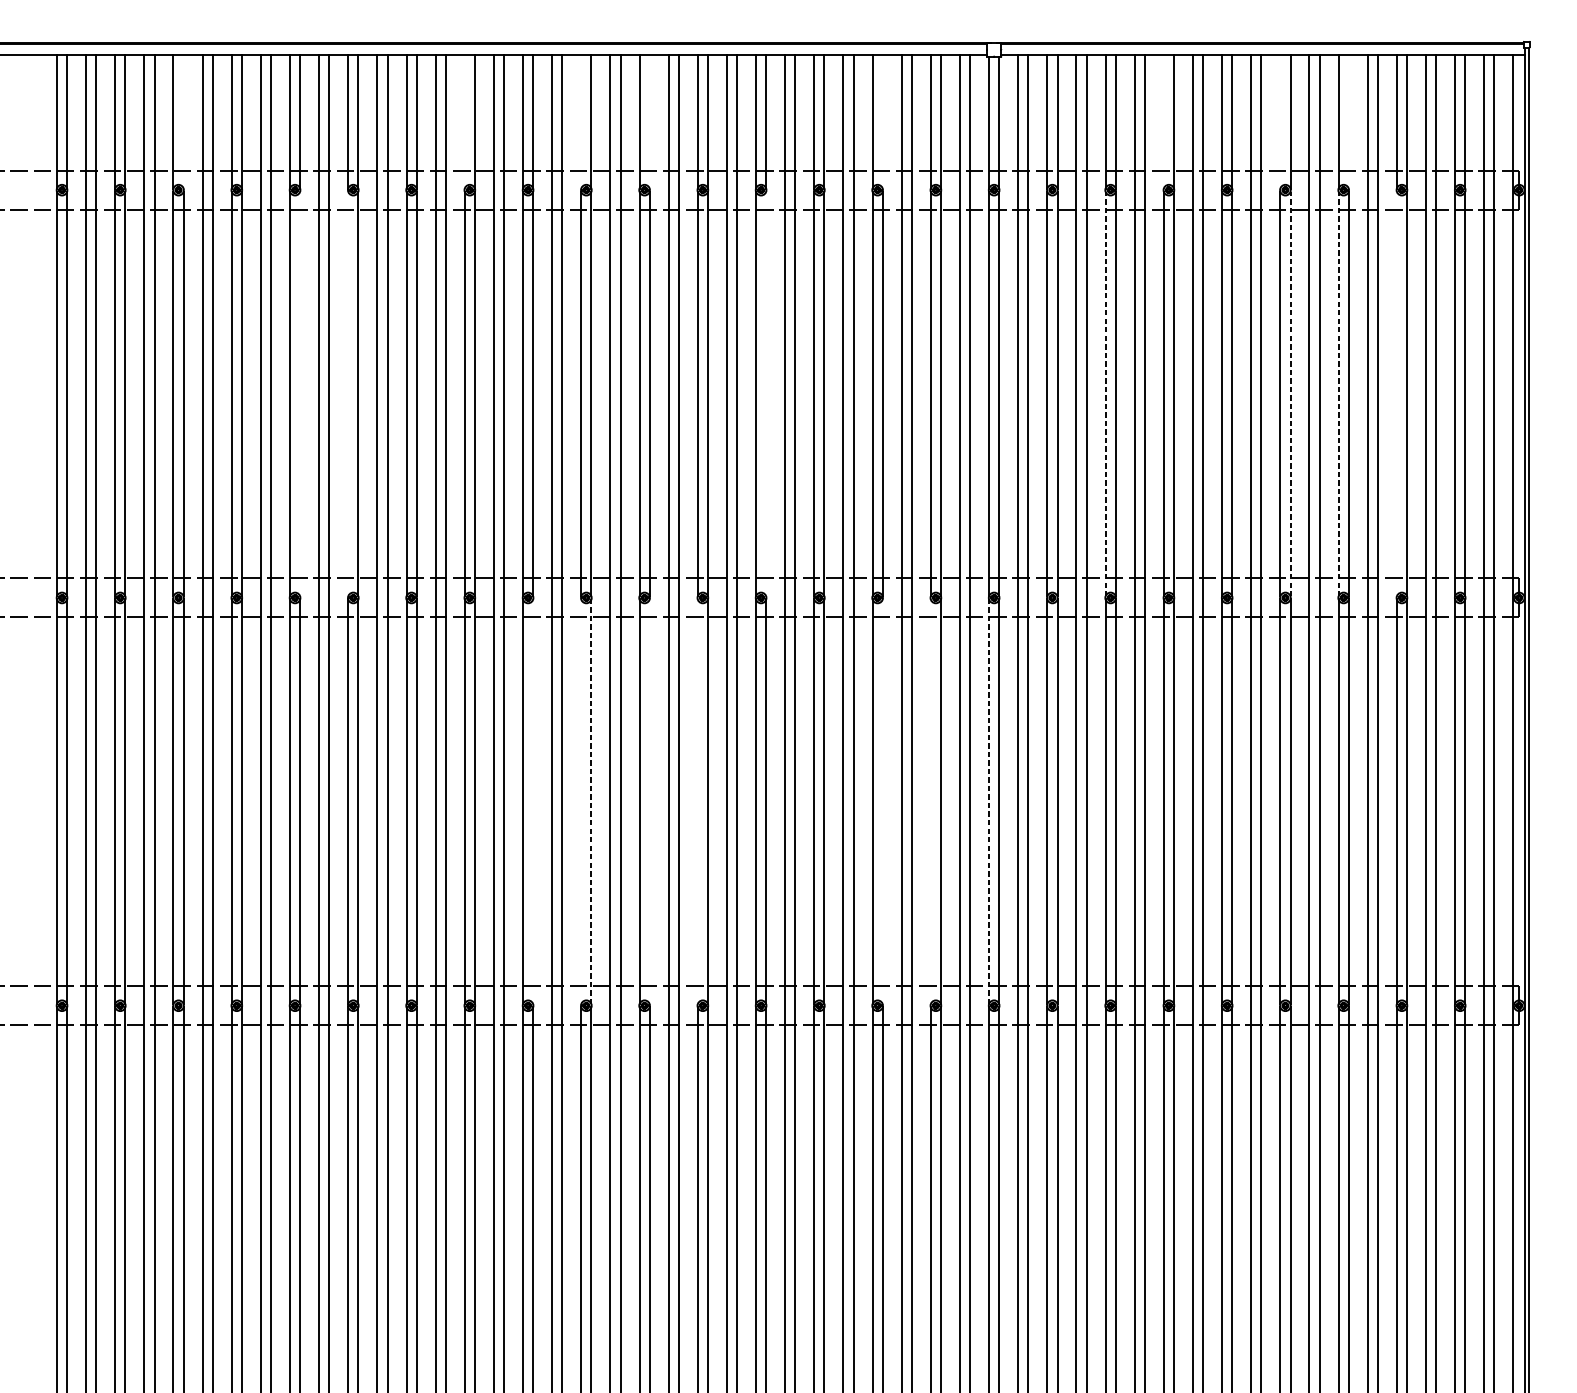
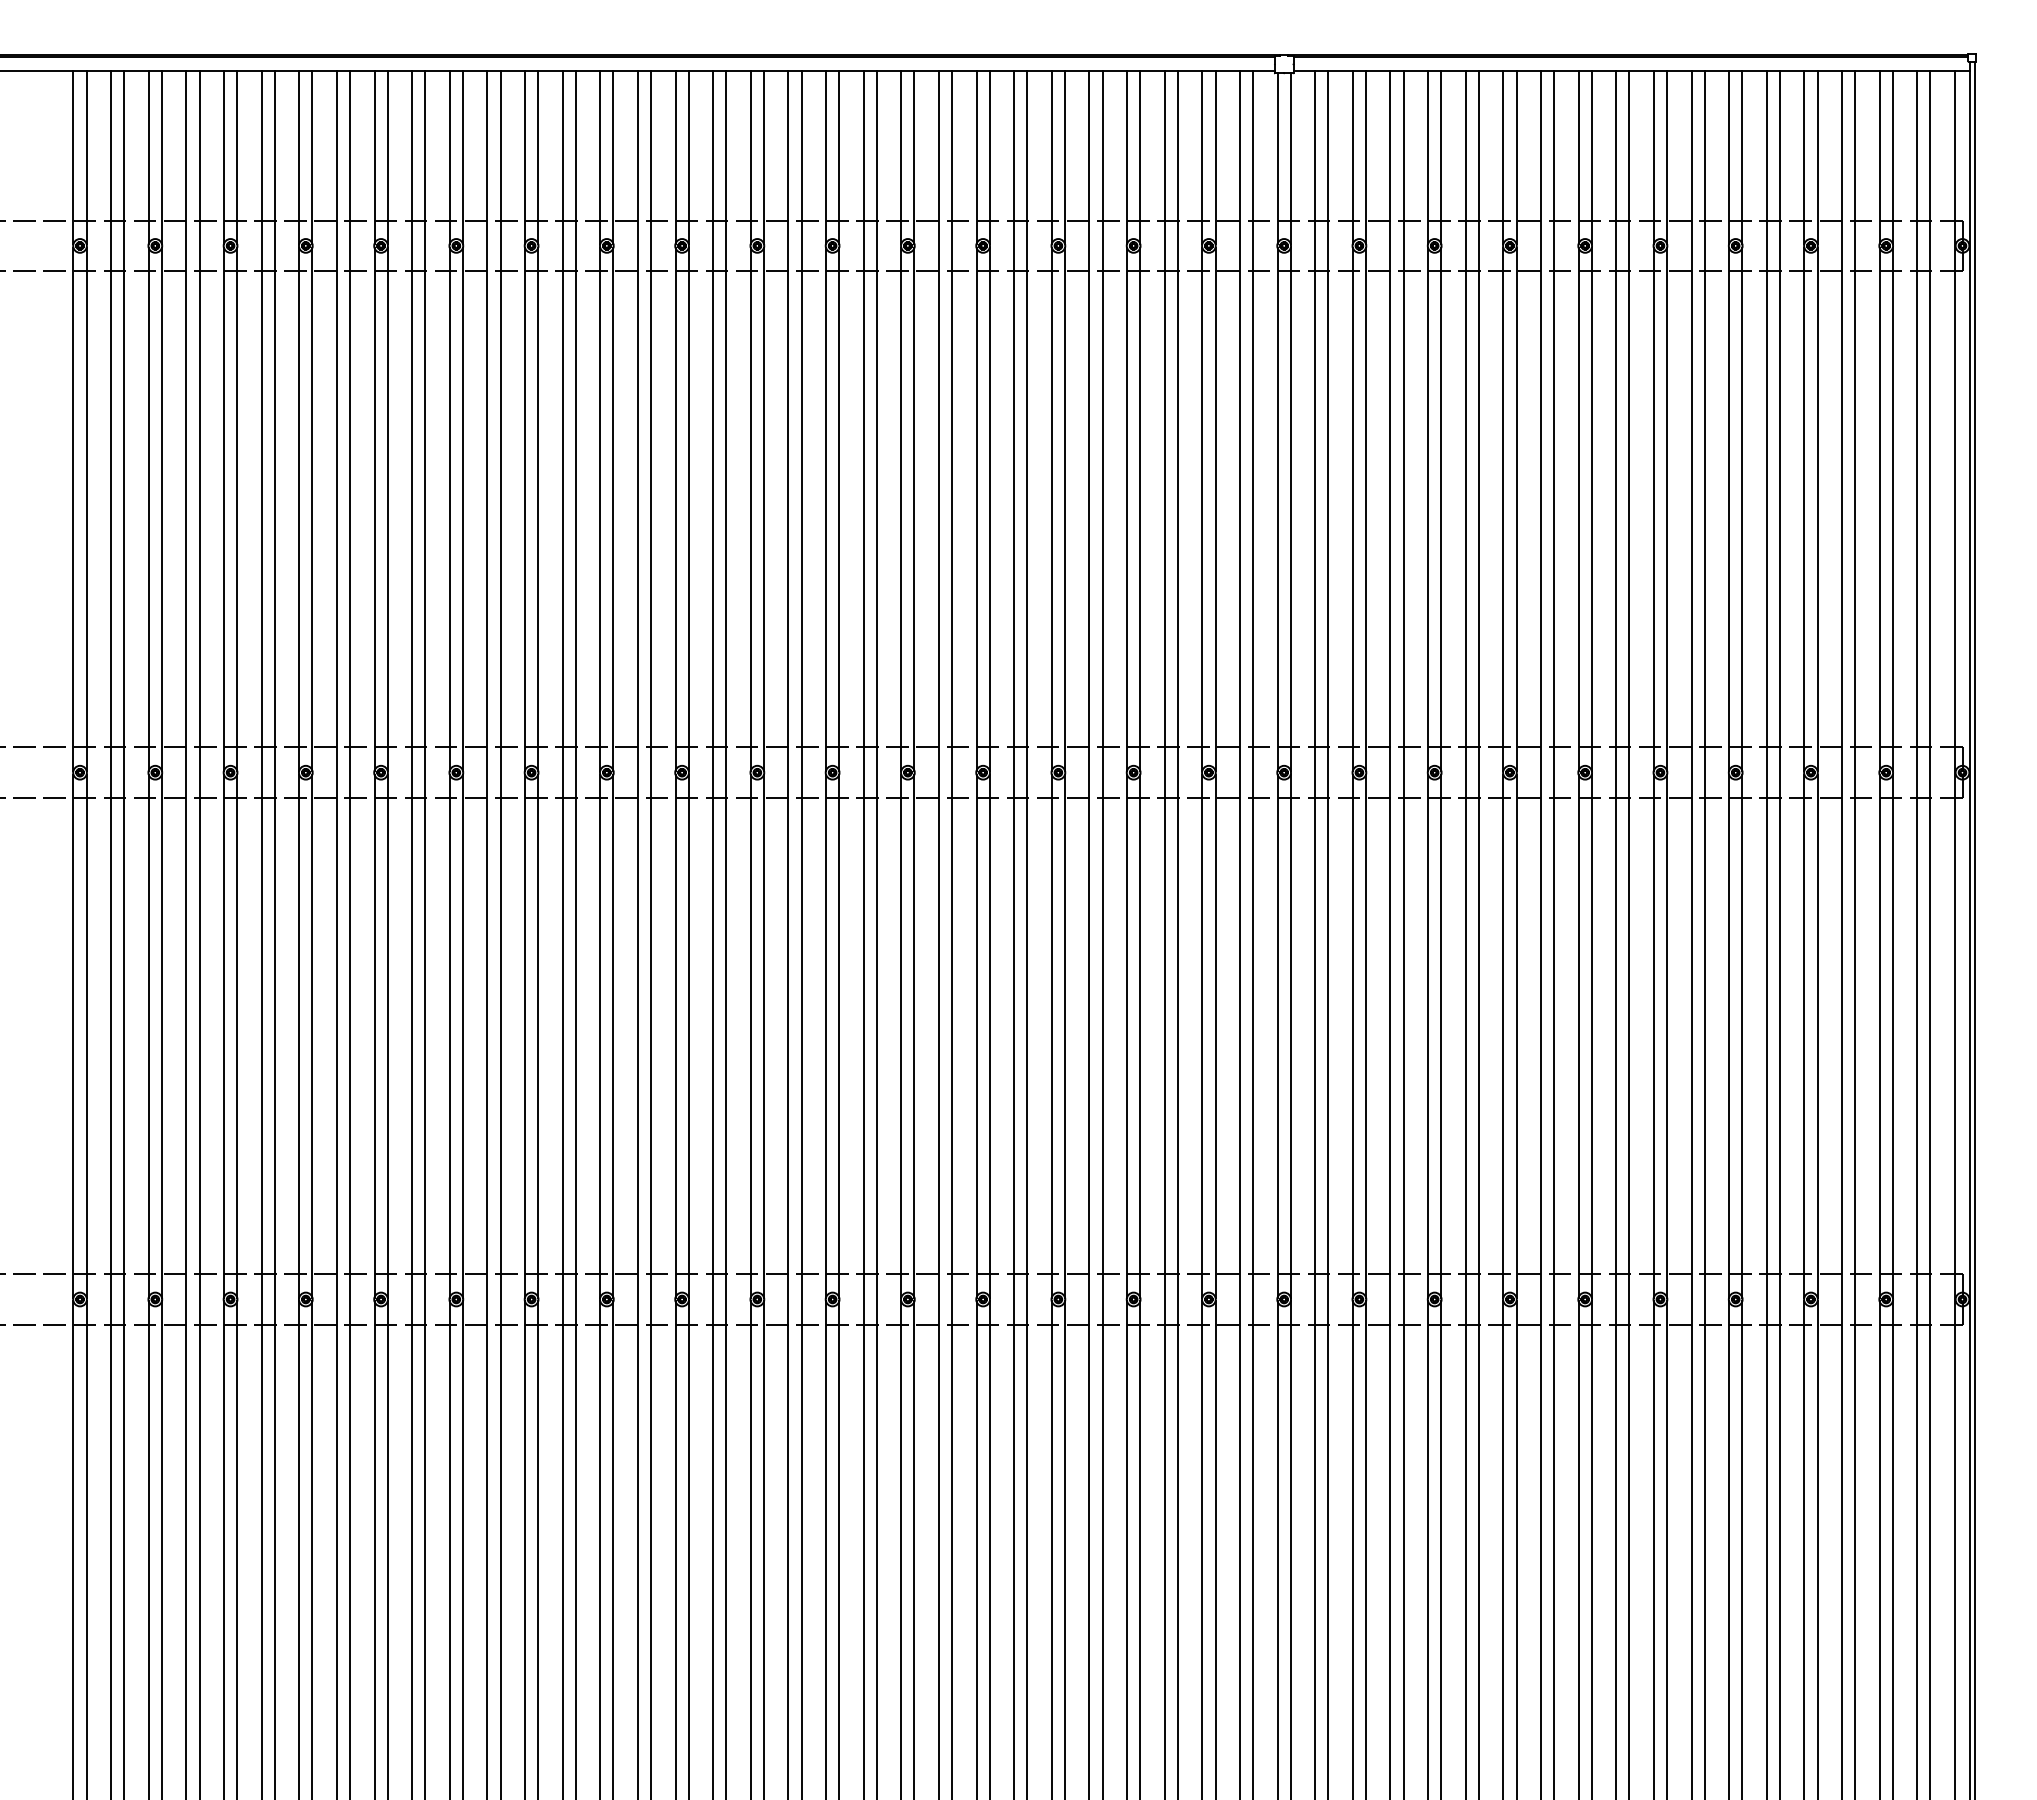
line: (183, 121) -> (237, 157), added
line: (464, 121) -> (600, 157), added
line: (581, 121) -> (750, 157), added
line: (649, 121) -> (839, 157), added
line: (882, 121) -> (1140, 157), added
line: (1163, 121) -> (1503, 157), added
line: (1280, 121) -> (1653, 157), added
line: (1348, 121) -> (1742, 157), added
line: (300, 393) -> (387, 508), added
line: (348, 393) -> (449, 508), added
line: (766, 393) -> (989, 508), added
line: (1105, 393) -> (1428, 508), dashed -> solid
line: (1290, 393) -> (1667, 508), dashed -> solid
line: (1338, 393) -> (1729, 508), dashed -> solid
line: (1396, 393) -> (1804, 508), added
line: (533, 801) -> (688, 1035), added
line: (581, 801) -> (750, 1035), added
line: (591, 801) -> (763, 1035), dashed -> solid
line: (649, 801) -> (839, 1035), added
line: (697, 801) -> (901, 1035), added
line: (882, 801) -> (1140, 1035), added
line: (930, 801) -> (1202, 1035), added
line: (988, 801) -> (1277, 1035), dashed -> solid

